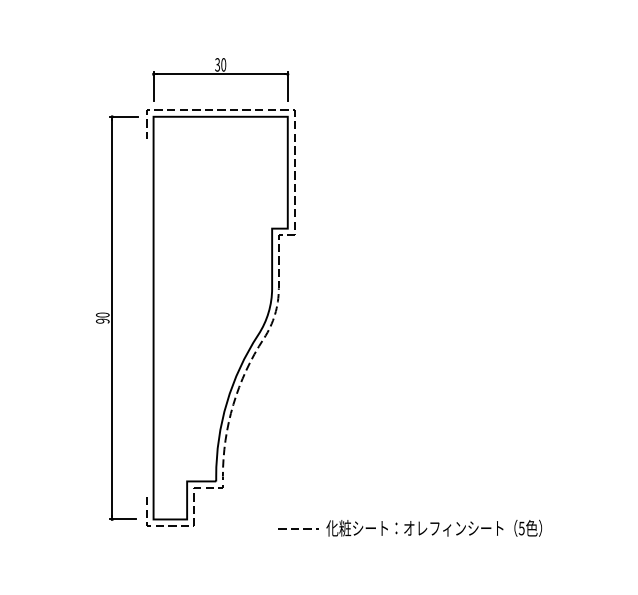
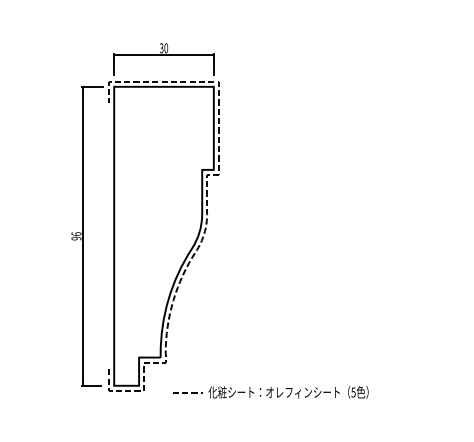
text: (102, 314) -> (76, 233), 90 -> 96
part: (409, 528) -> (270, 392), moved

